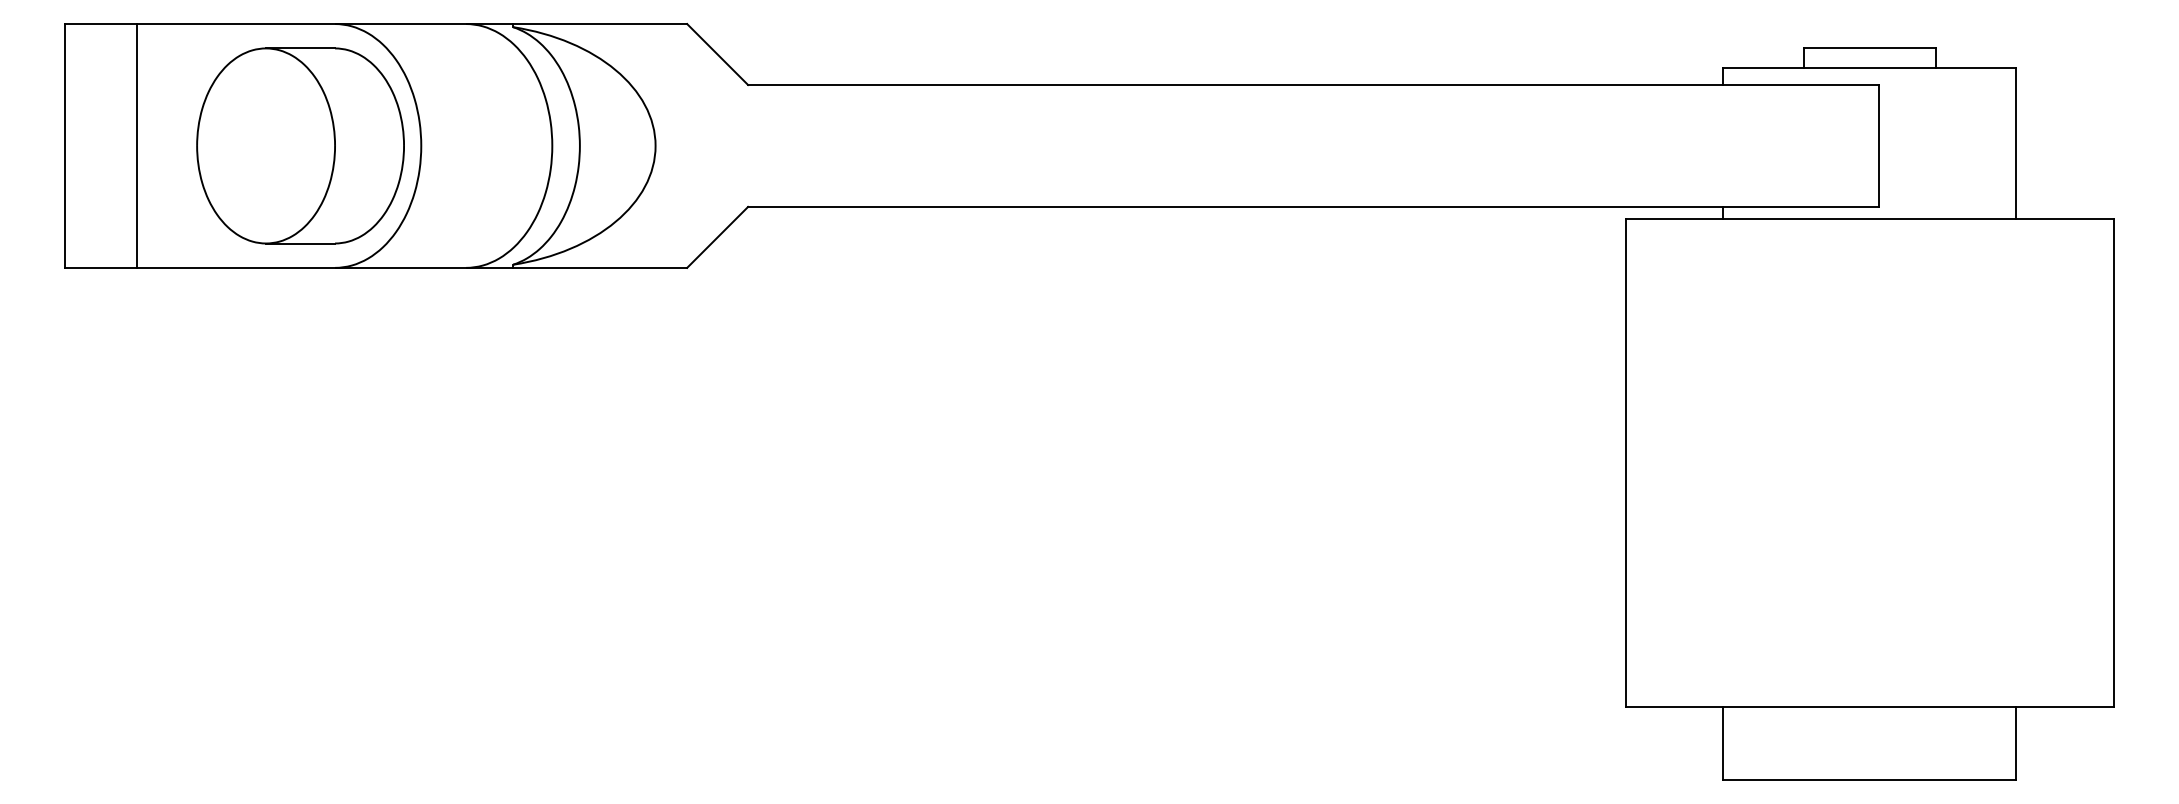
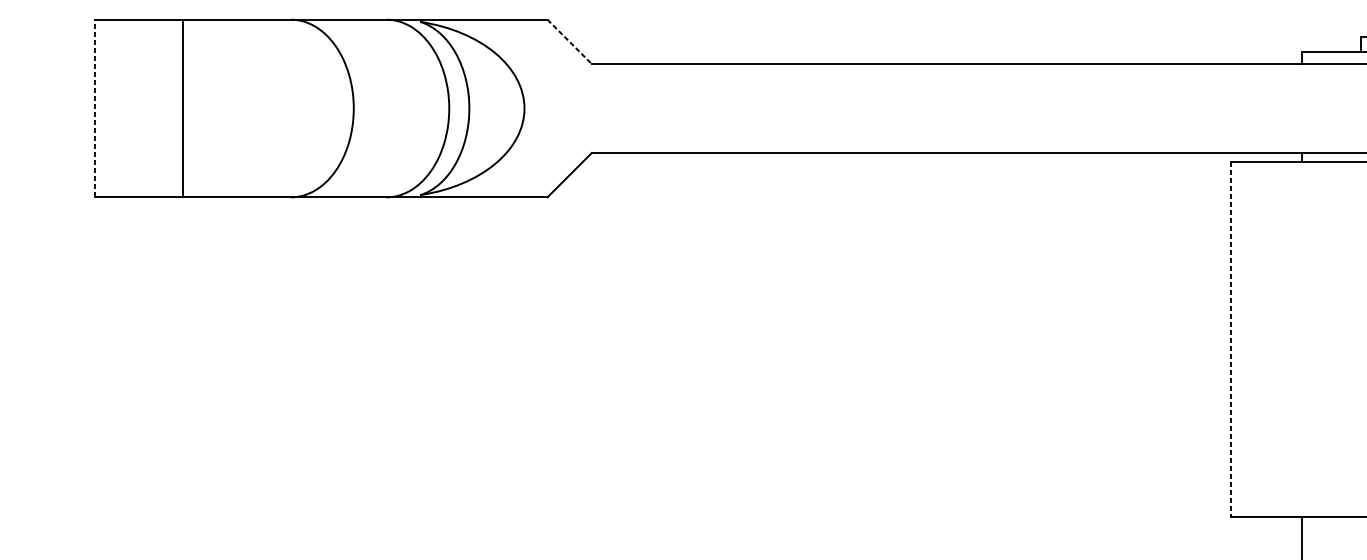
line: (717, 54) -> (569, 41), solid -> dashed
line: (65, 145) -> (94, 108), solid -> dashed
line: (136, 145) -> (182, 108), moved
part: (300, 145) -> (265, 108), removed
line: (1625, 462) -> (1231, 339), solid -> dashed

